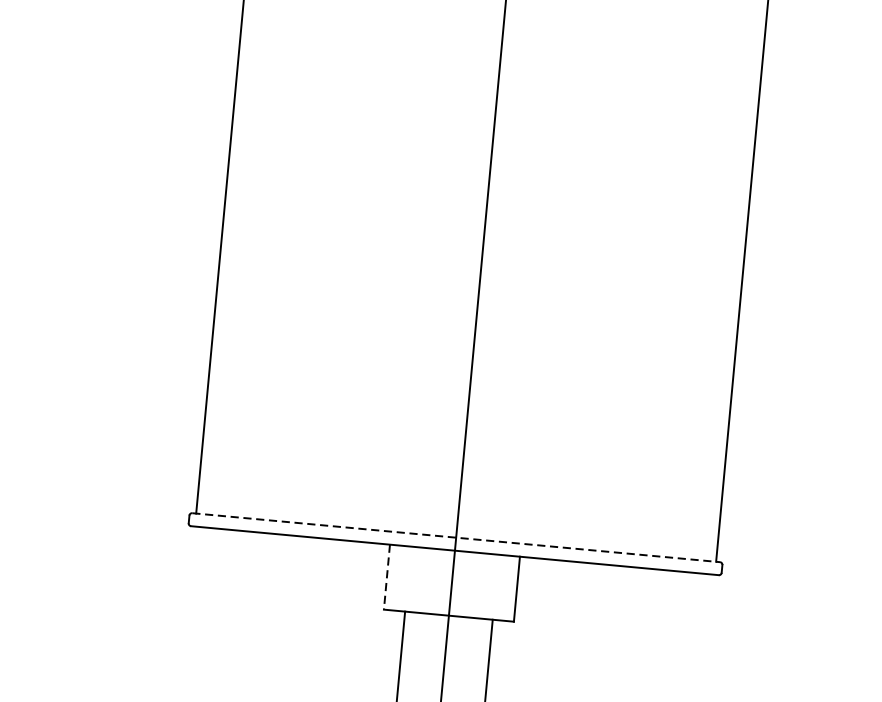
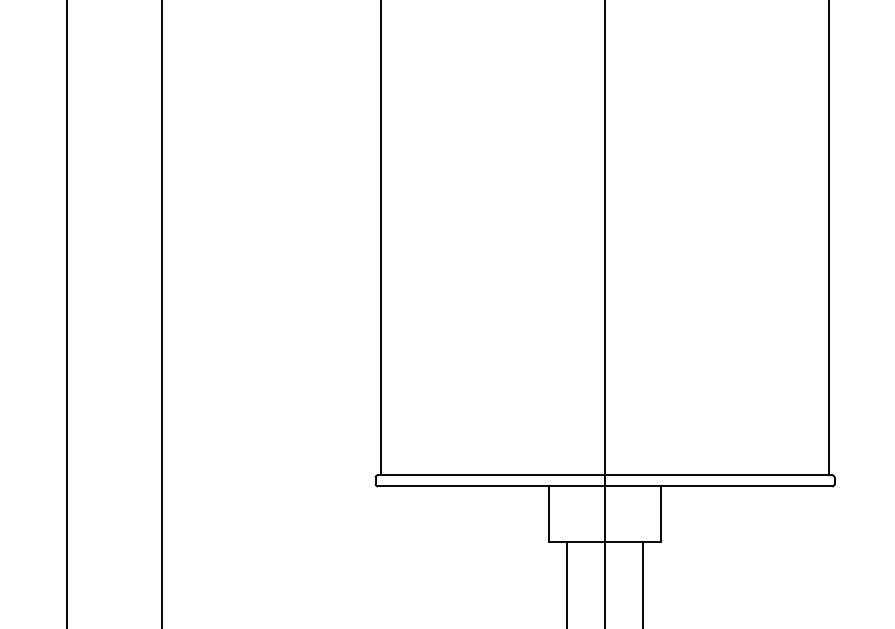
line: (456, 538) -> (605, 475), dashed -> solid
line: (387, 577) -> (549, 514), dashed -> solid

